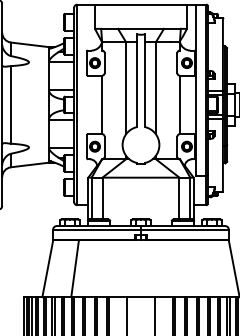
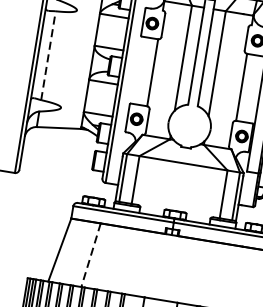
line: (11, 104) -> (49, 55), solid -> dashed
line: (75, 268) -> (91, 254), solid -> dashed

